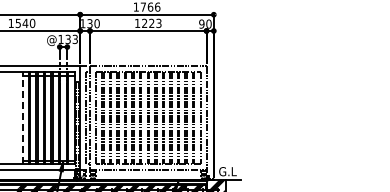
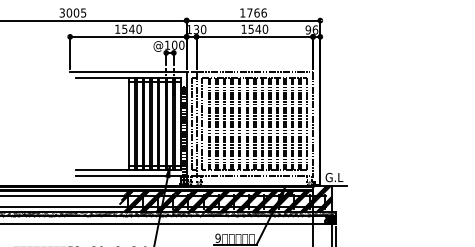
text: (152, 22) -> (258, 28), 1223 -> 1540
text: (209, 23) -> (315, 29), 90 -> 96
text: (72, 38) -> (178, 44), @133 -> @100
line: (23, 117) -> (129, 123), dashed -> solid

